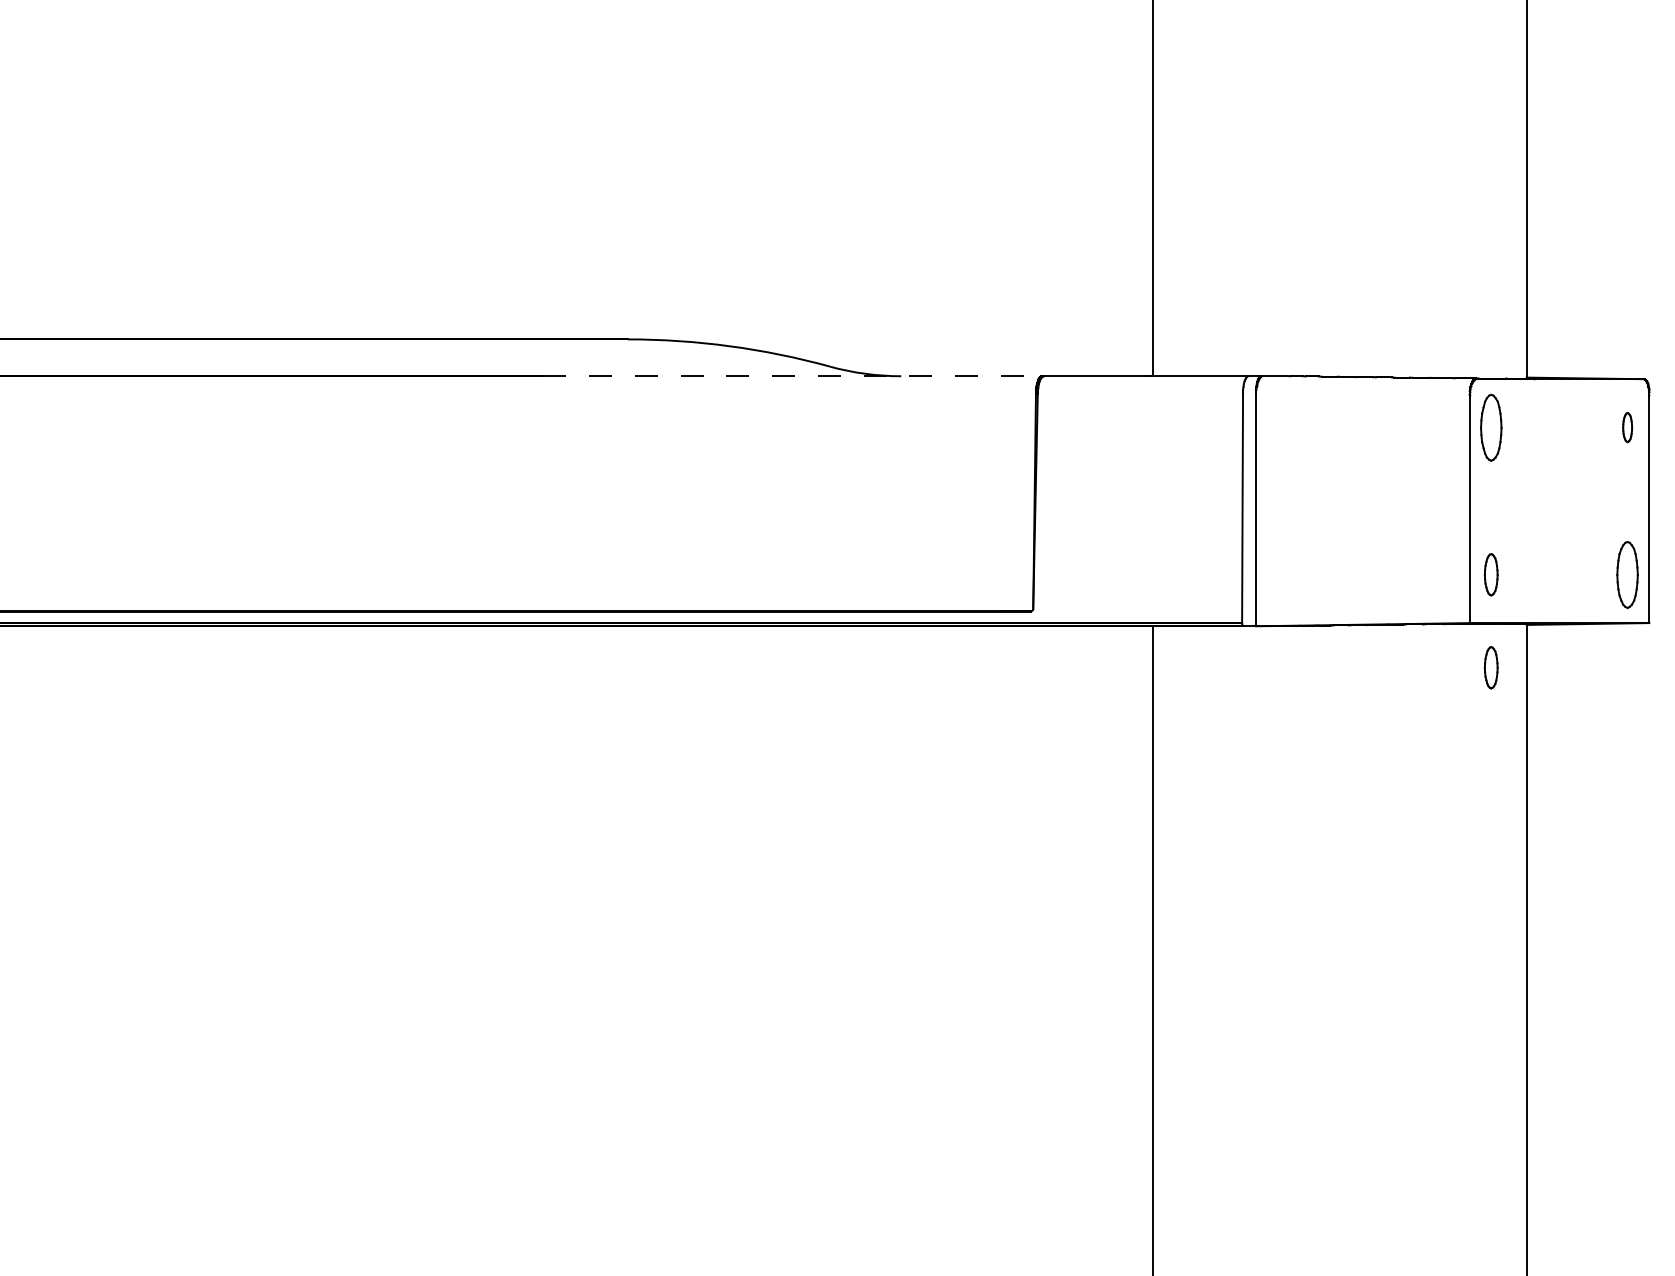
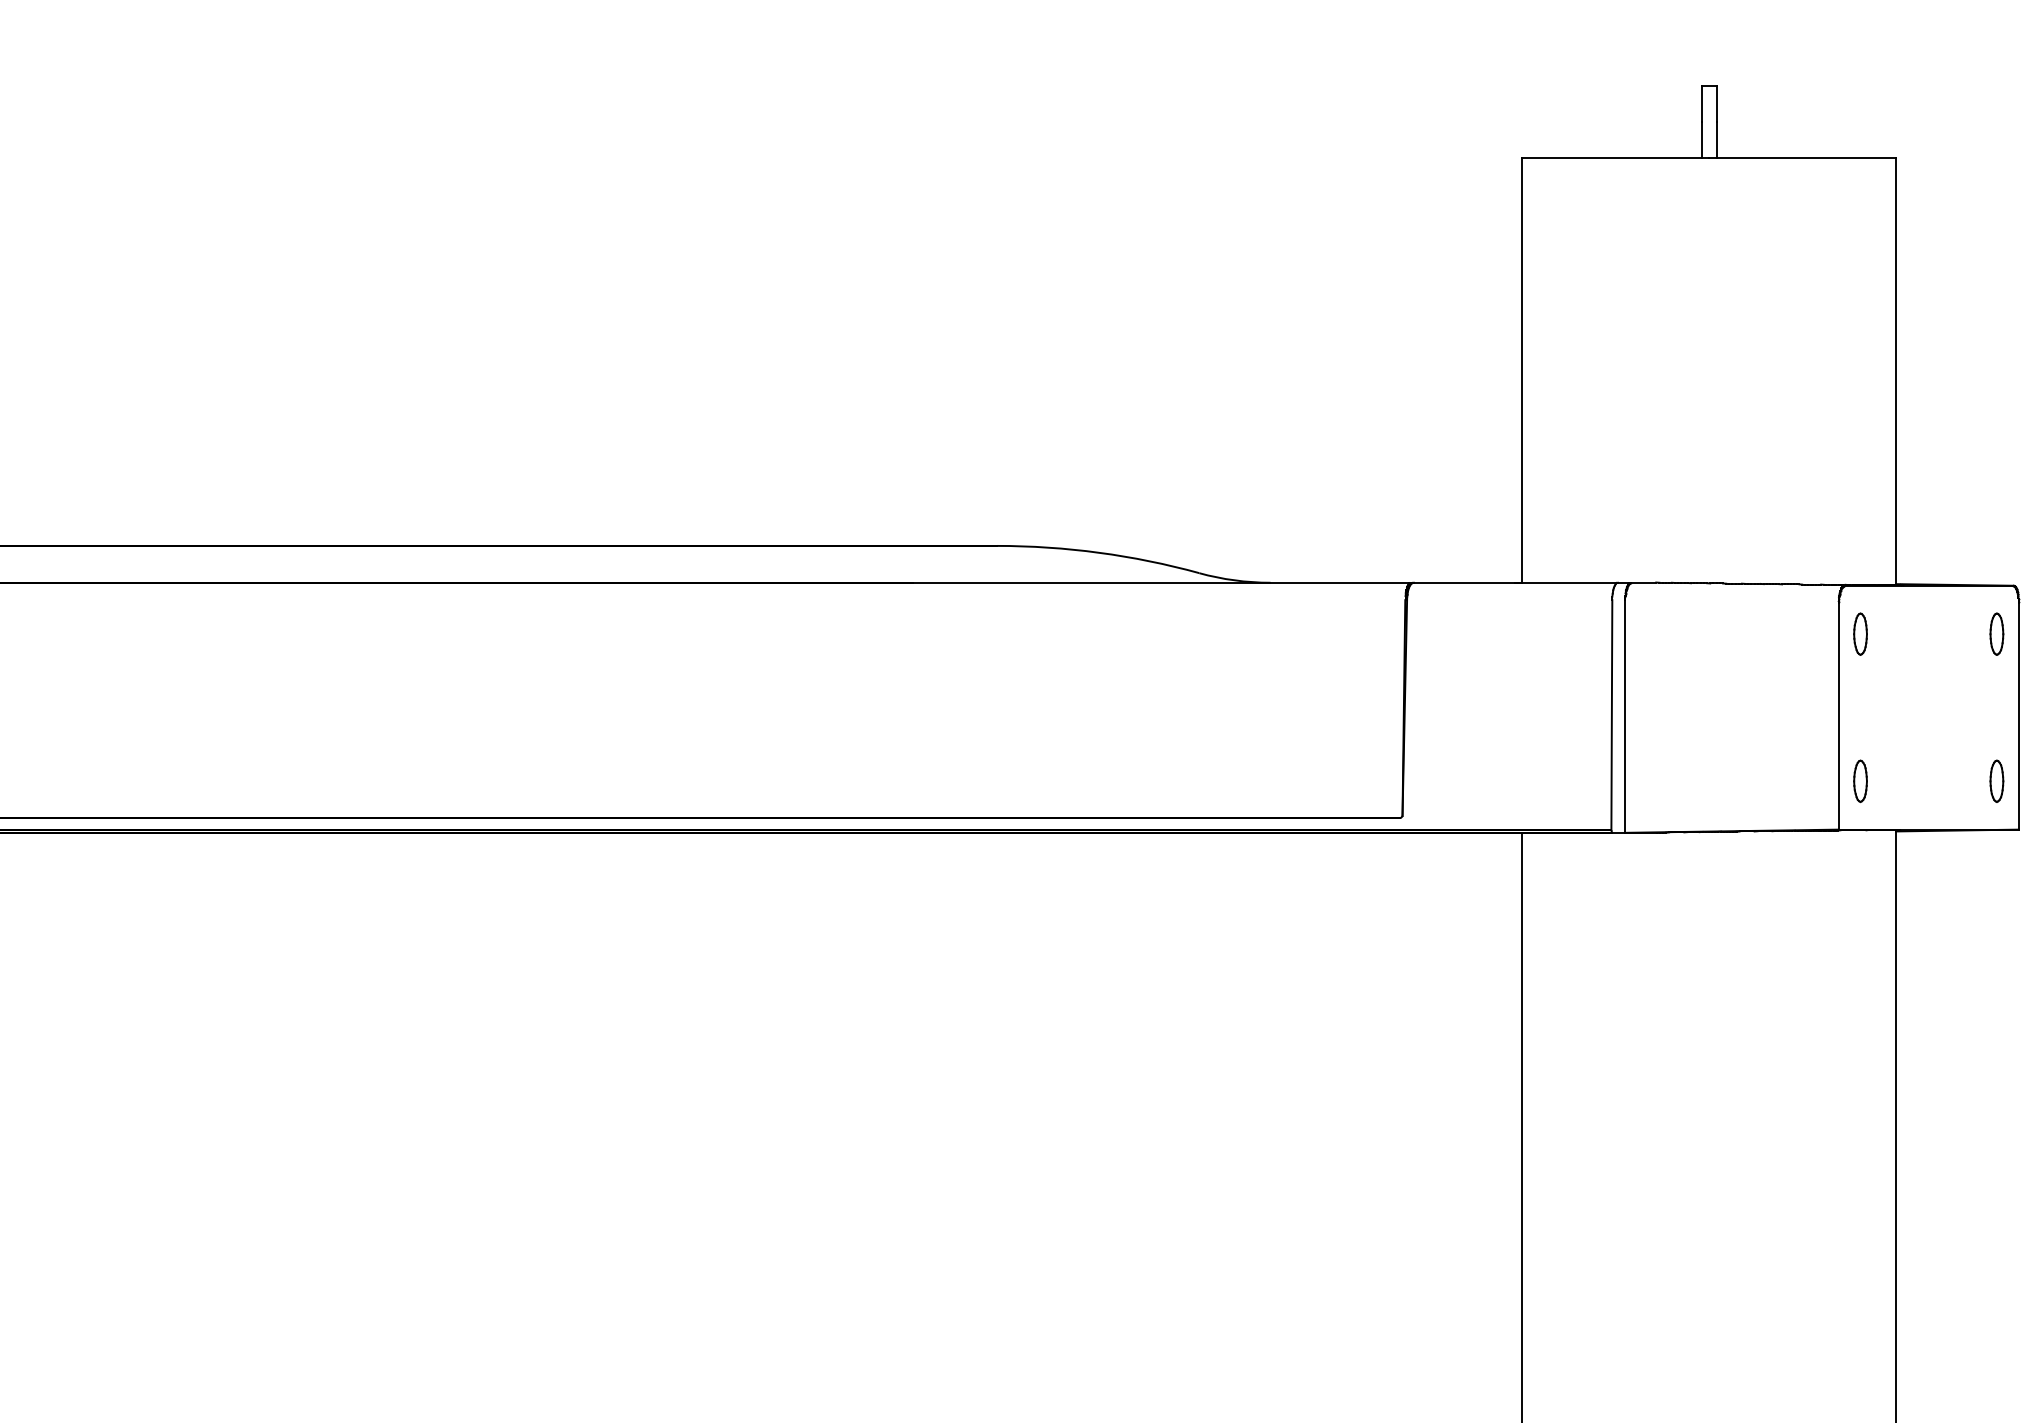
line: (793, 375) -> (1162, 582), dashed -> solid
part: (1491, 426) -> (1860, 633), size x0.62
part: (1627, 426) -> (1996, 633), size x1.43
part: (1627, 573) -> (1996, 780), size x0.62
part: (1491, 667) -> (1860, 874), removed

